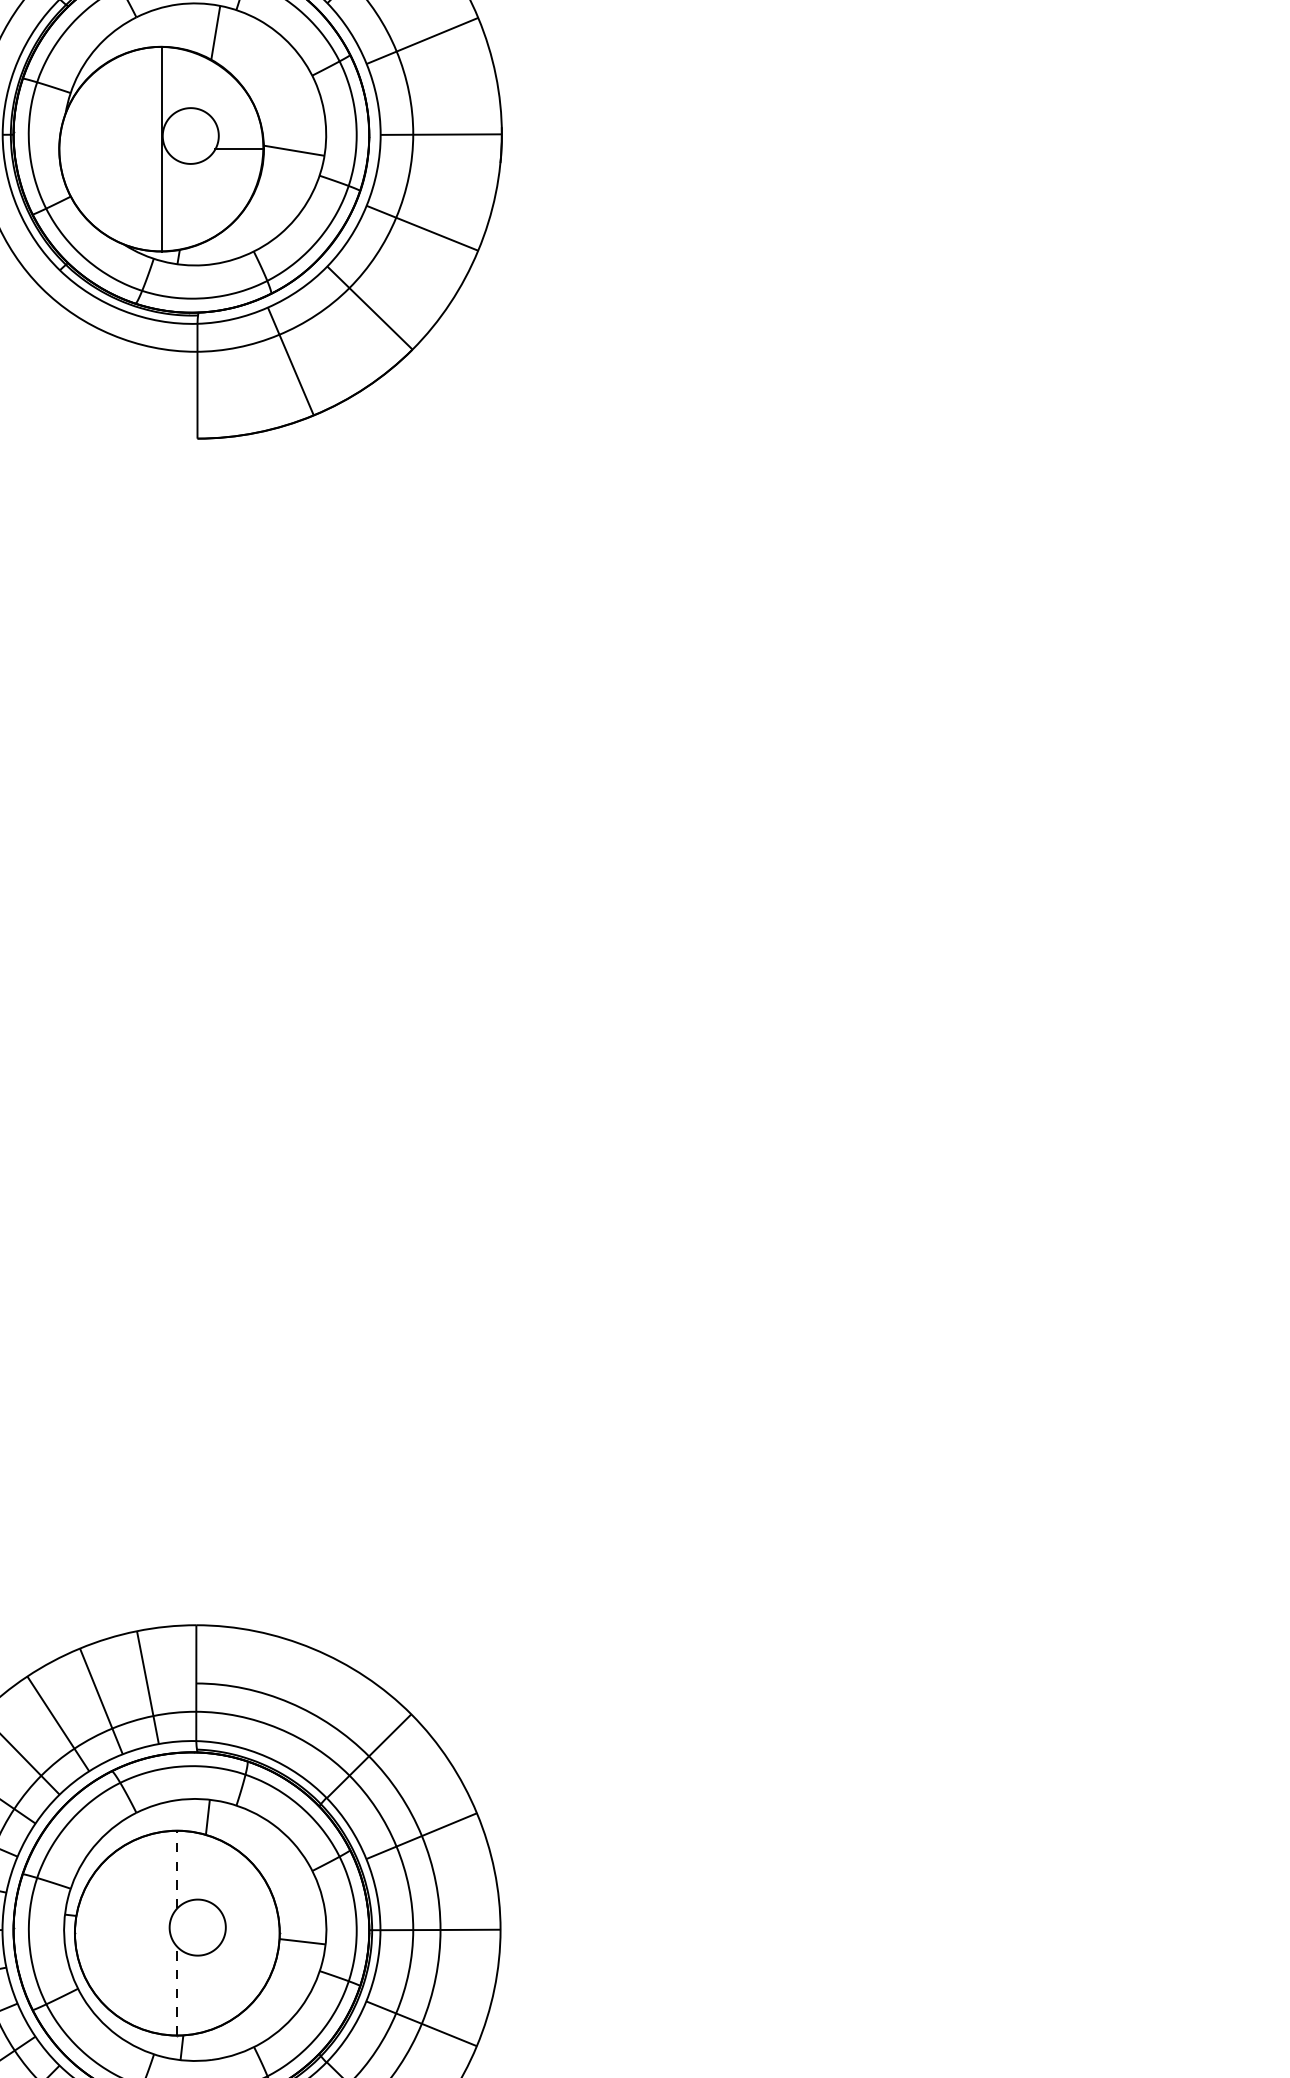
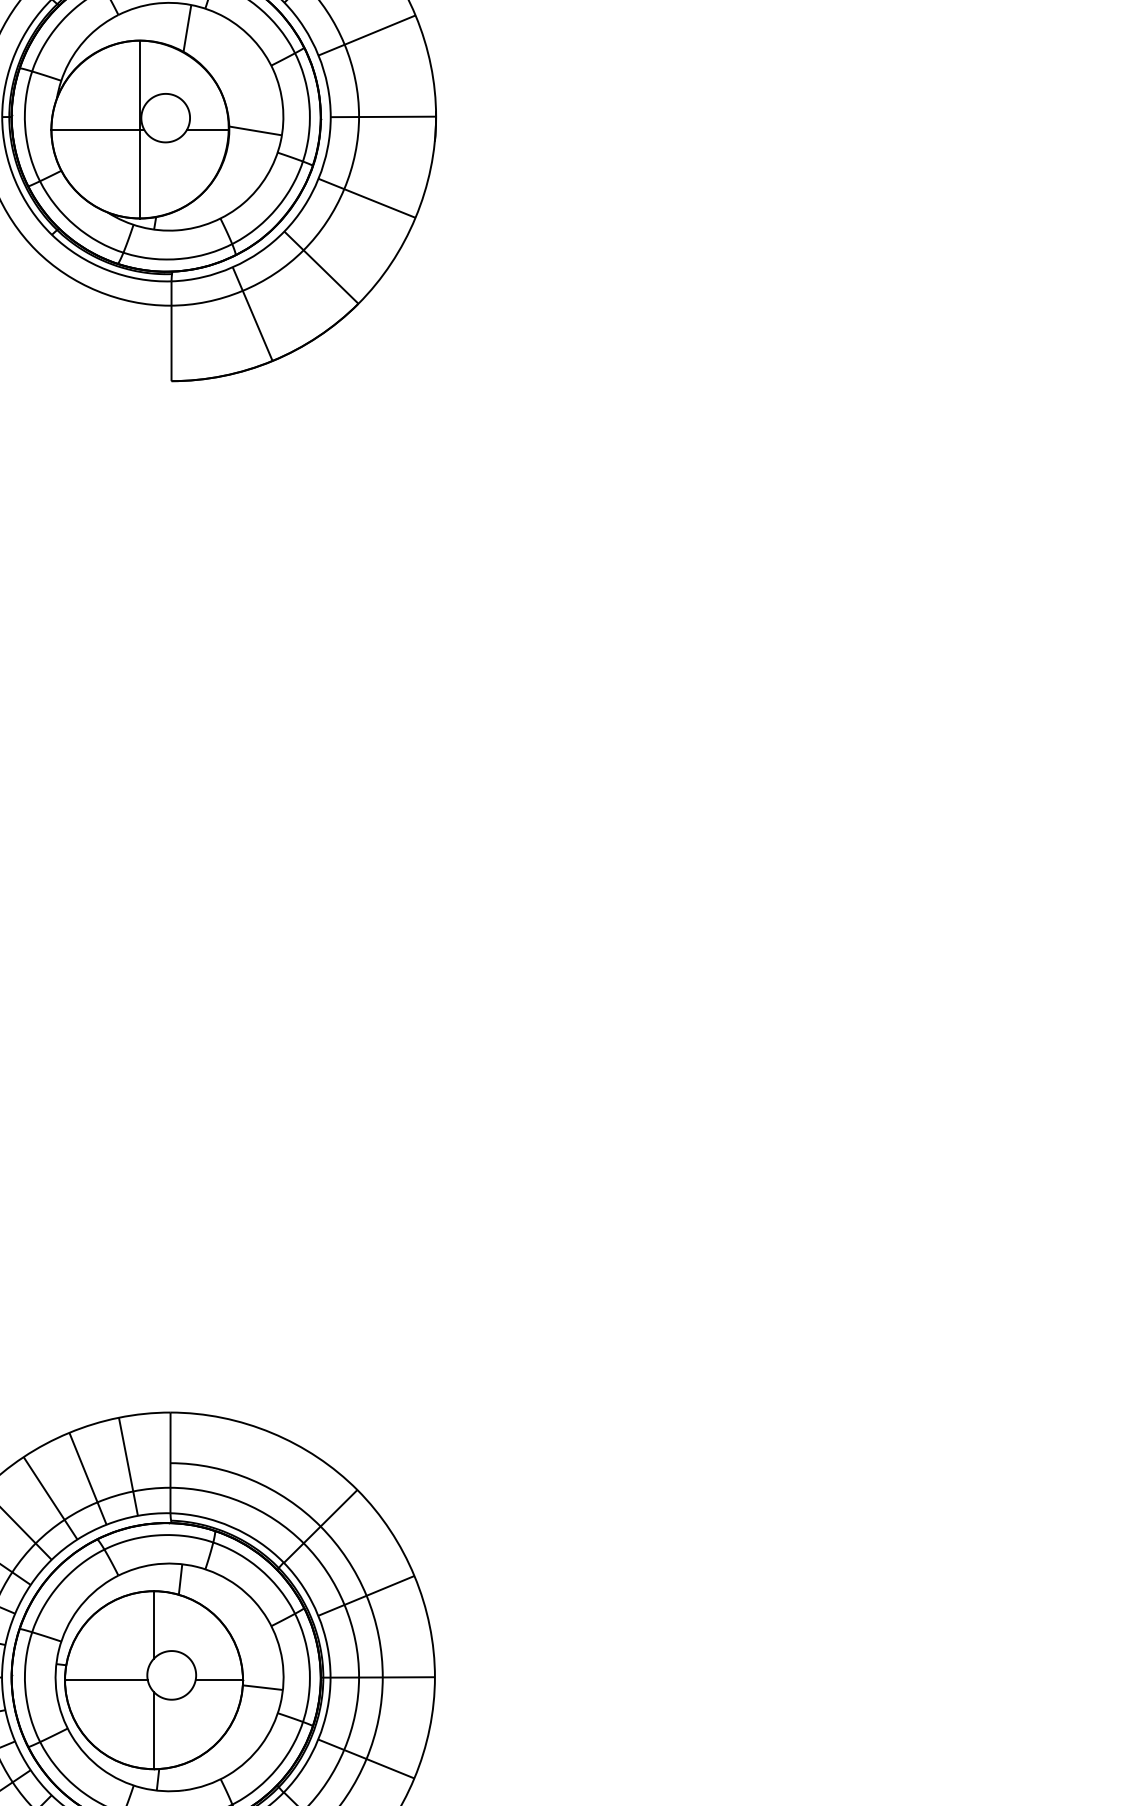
line: (112, 149) -> (97, 129), added
line: (177, 1869) -> (154, 1624), dashed -> solid
line: (122, 1933) -> (106, 1680), added
line: (252, 1933) -> (219, 1680), added
line: (177, 1990) -> (154, 1730), dashed -> solid

